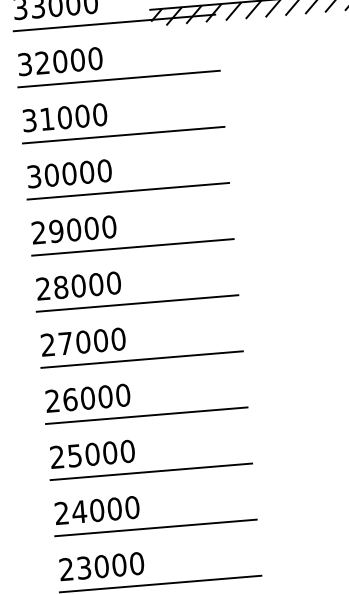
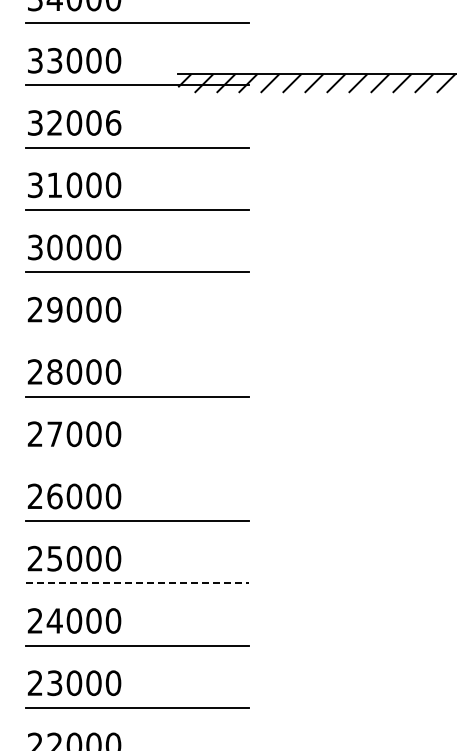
text: (95, 58) -> (113, 122), 32000 -> 32006
line: (132, 247) -> (137, 334), removed
line: (141, 359) -> (137, 458), removed
line: (151, 472) -> (137, 583), solid -> dashed

